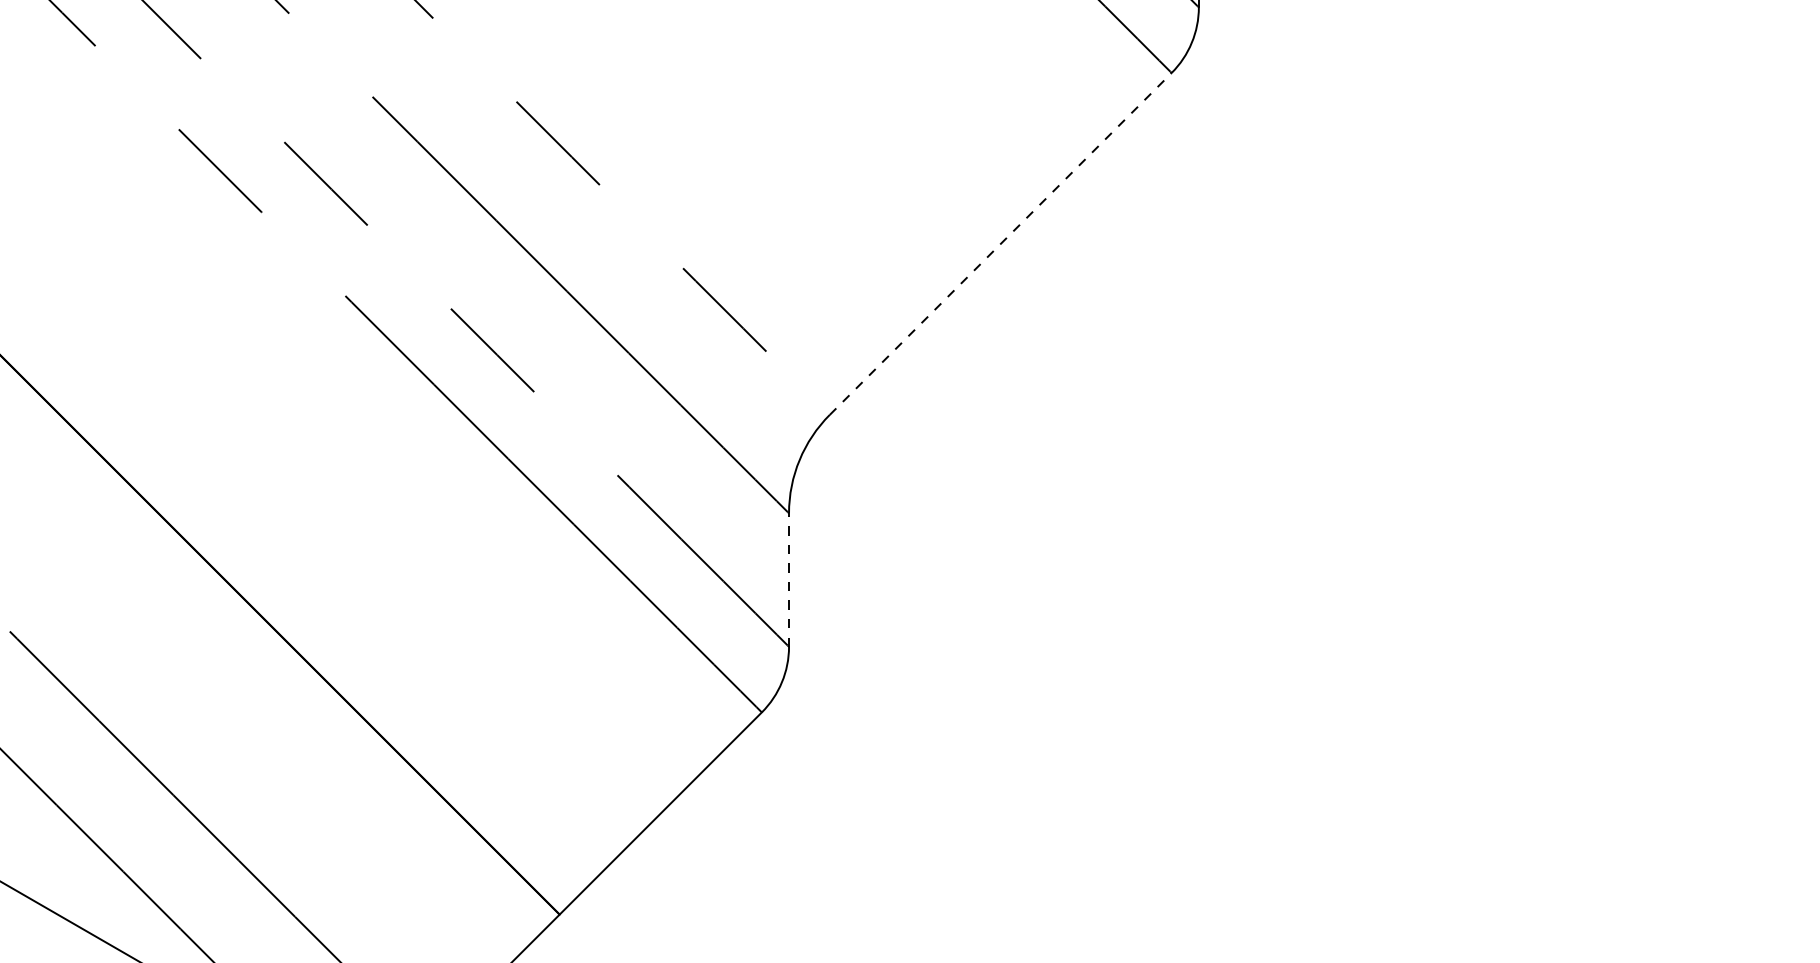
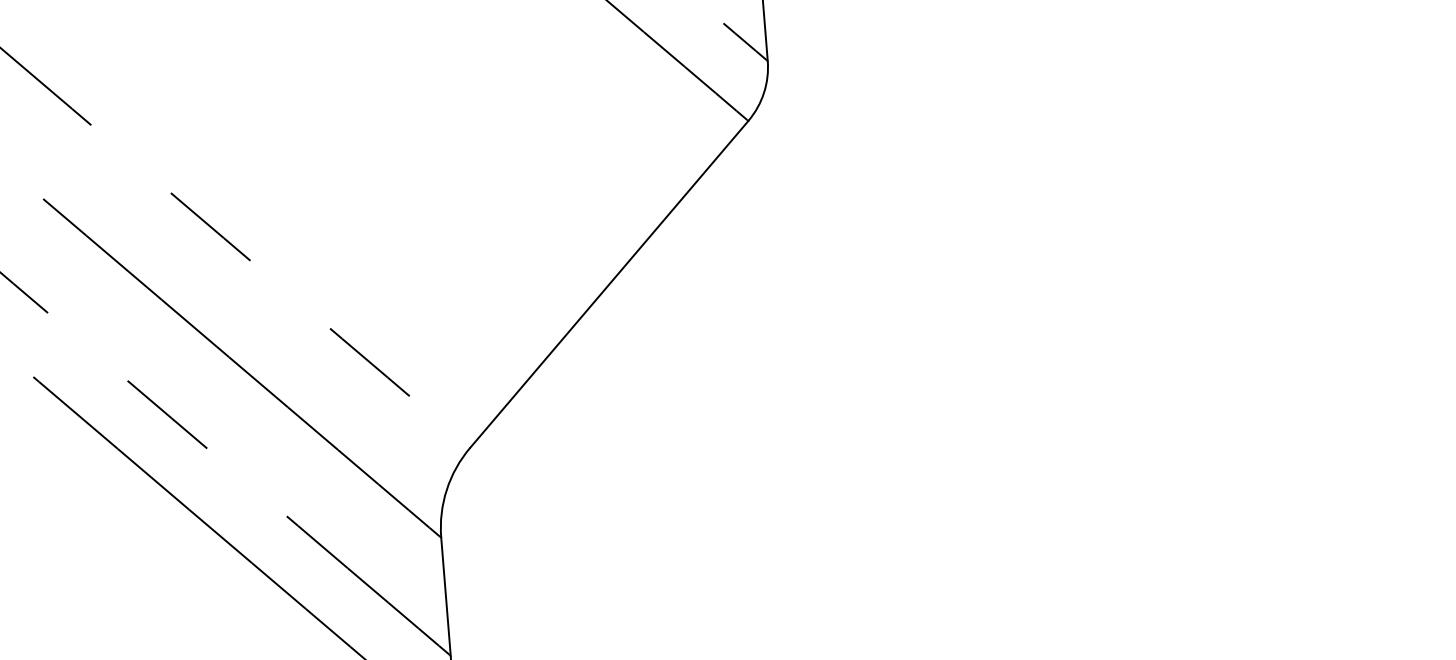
line: (1000, 244) -> (609, 284), dashed -> solid
line: (789, 580) -> (446, 597), dashed -> solid

